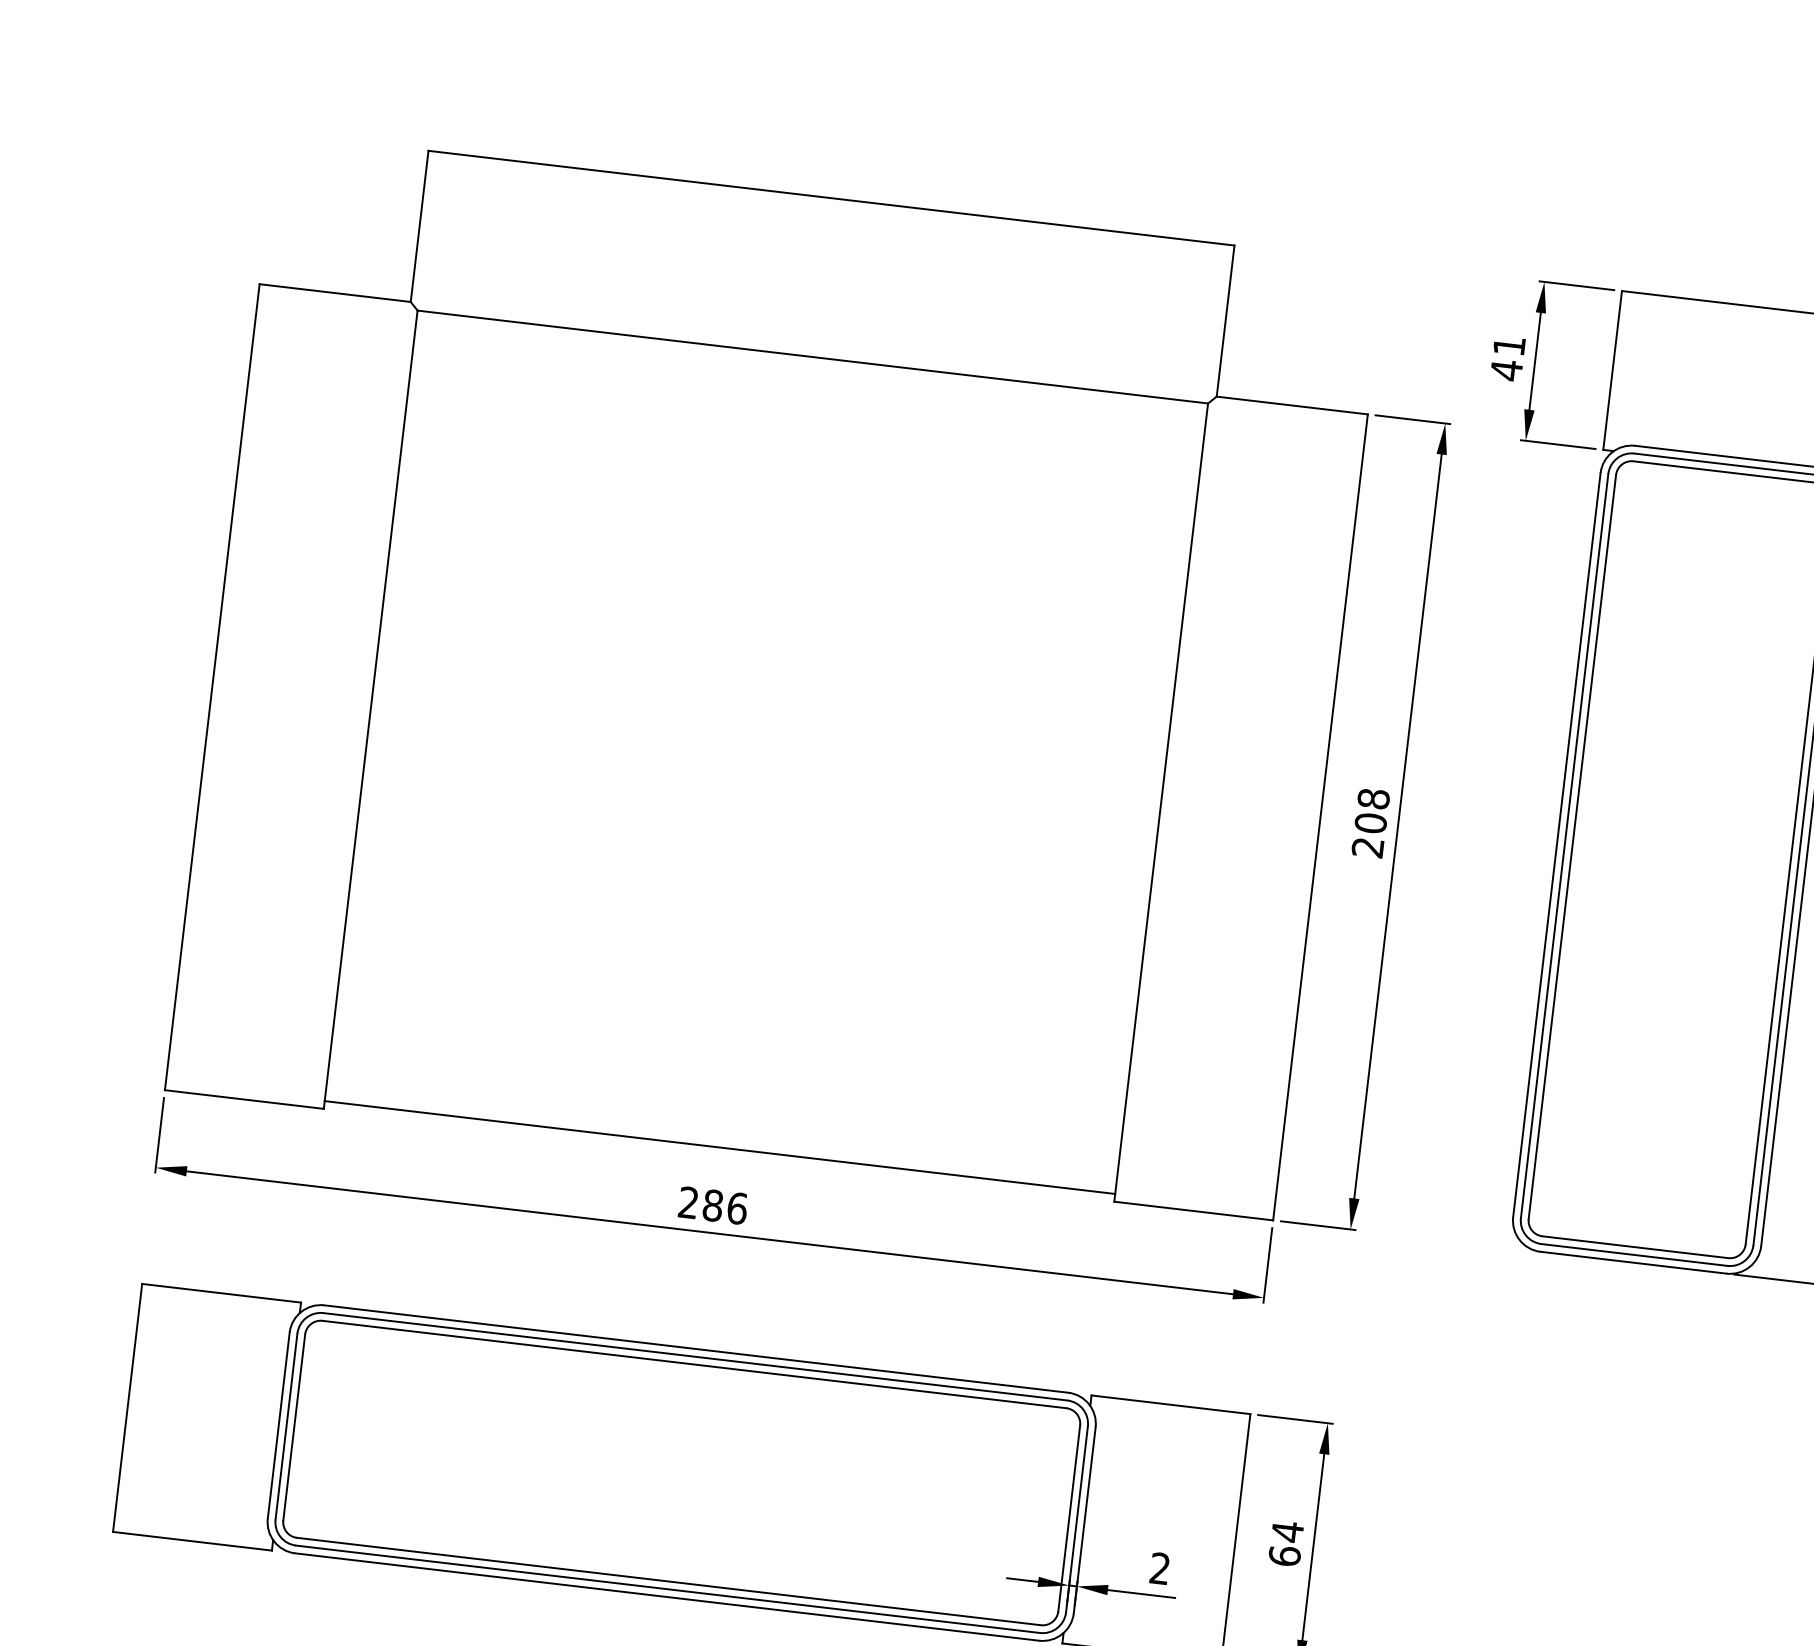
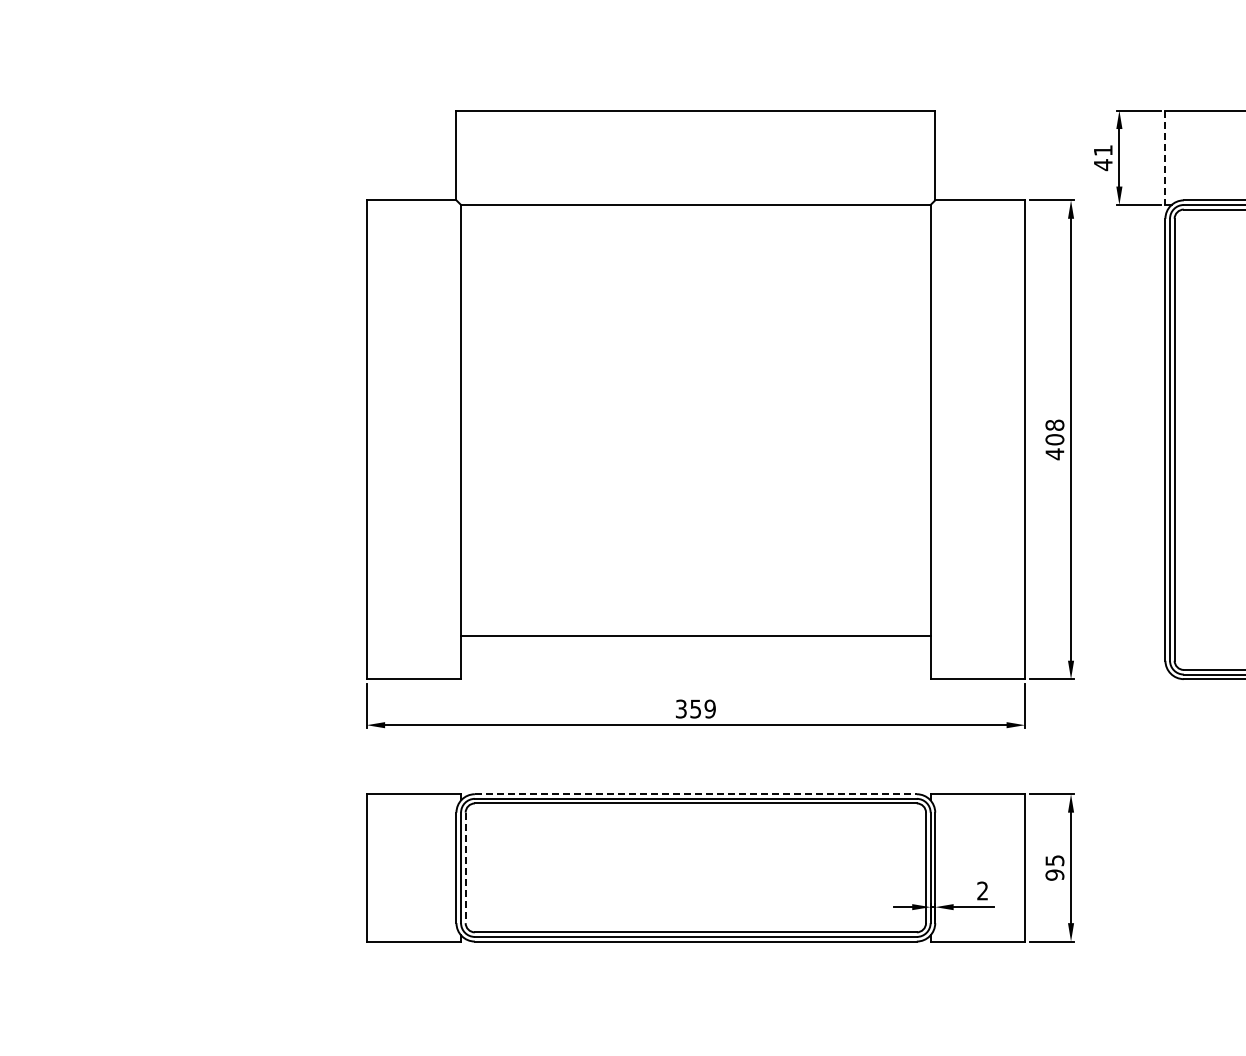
line: (1612, 371) -> (1165, 158), solid -> dashed
text: (1367, 848) -> (1054, 454), 208 -> 408
line: (719, 1147) -> (695, 635), moved
text: (714, 1204) -> (696, 708), 286 -> 359
line: (695, 1349) -> (695, 794), solid -> dashed
line: (293, 1428) -> (465, 868), solid -> dashed
text: (1285, 1543) -> (1054, 867), 64 -> 95

